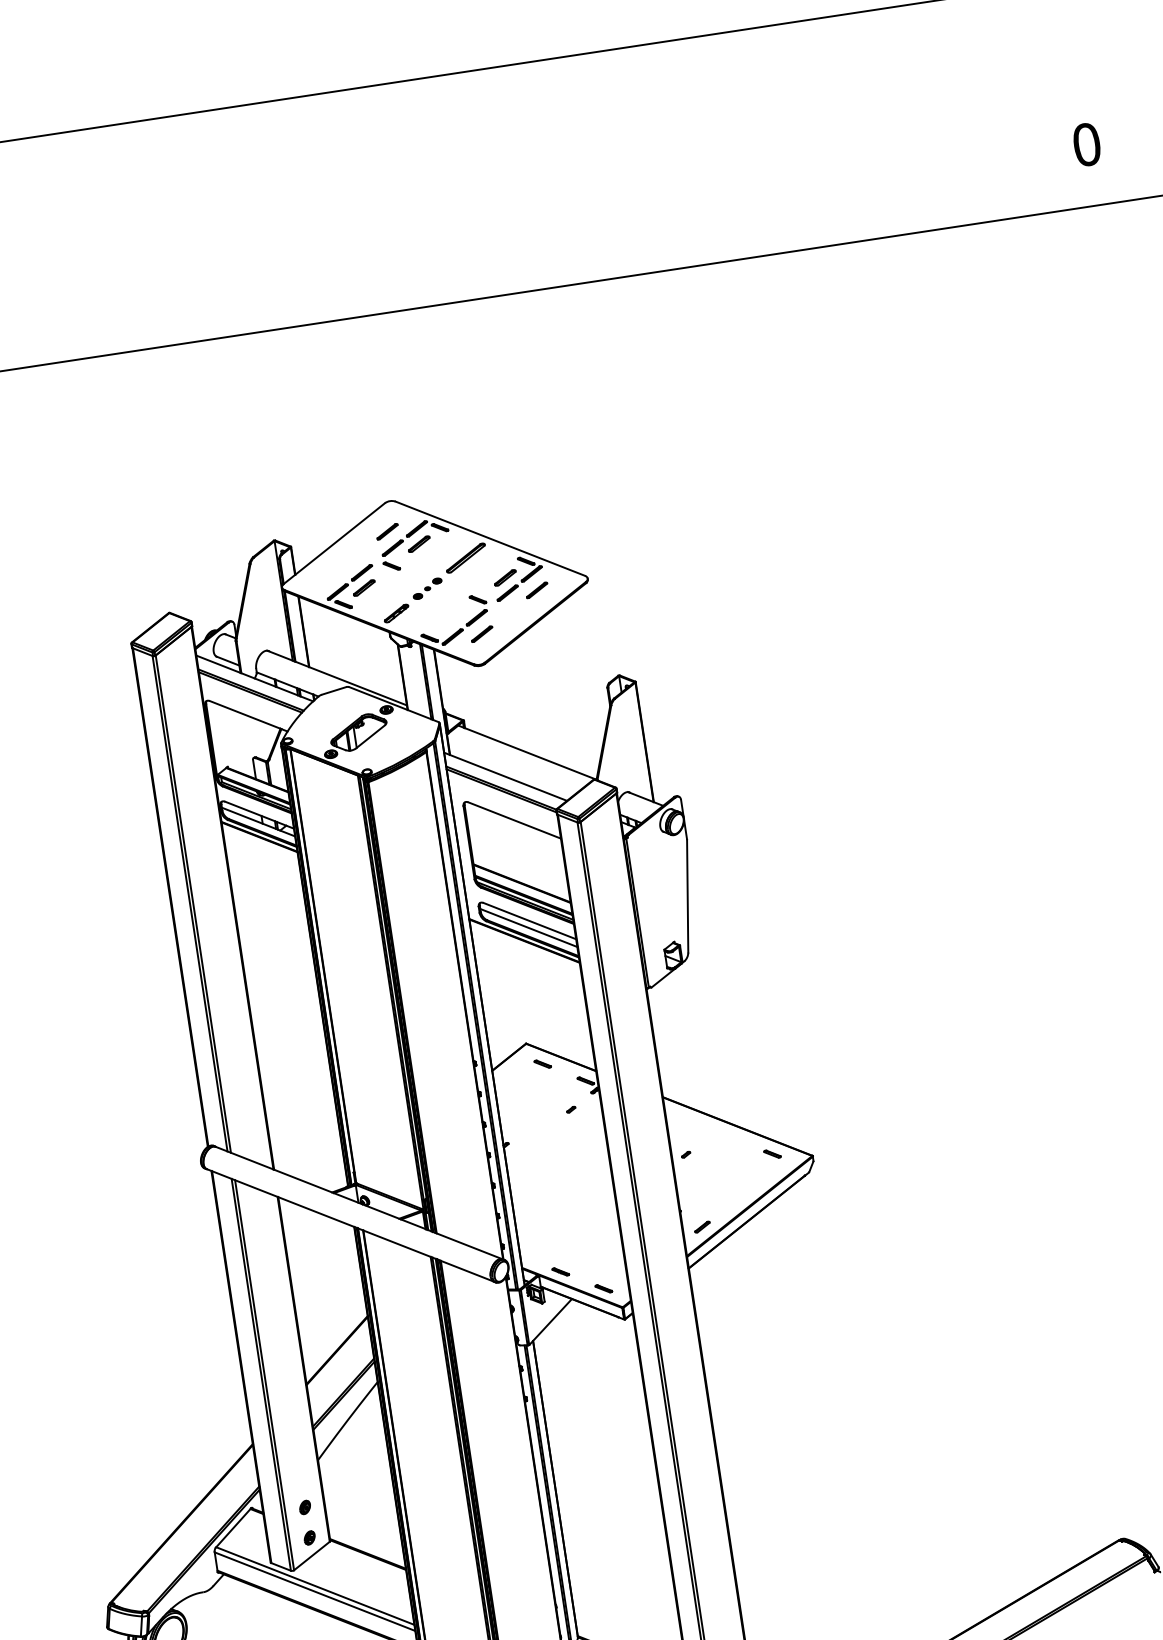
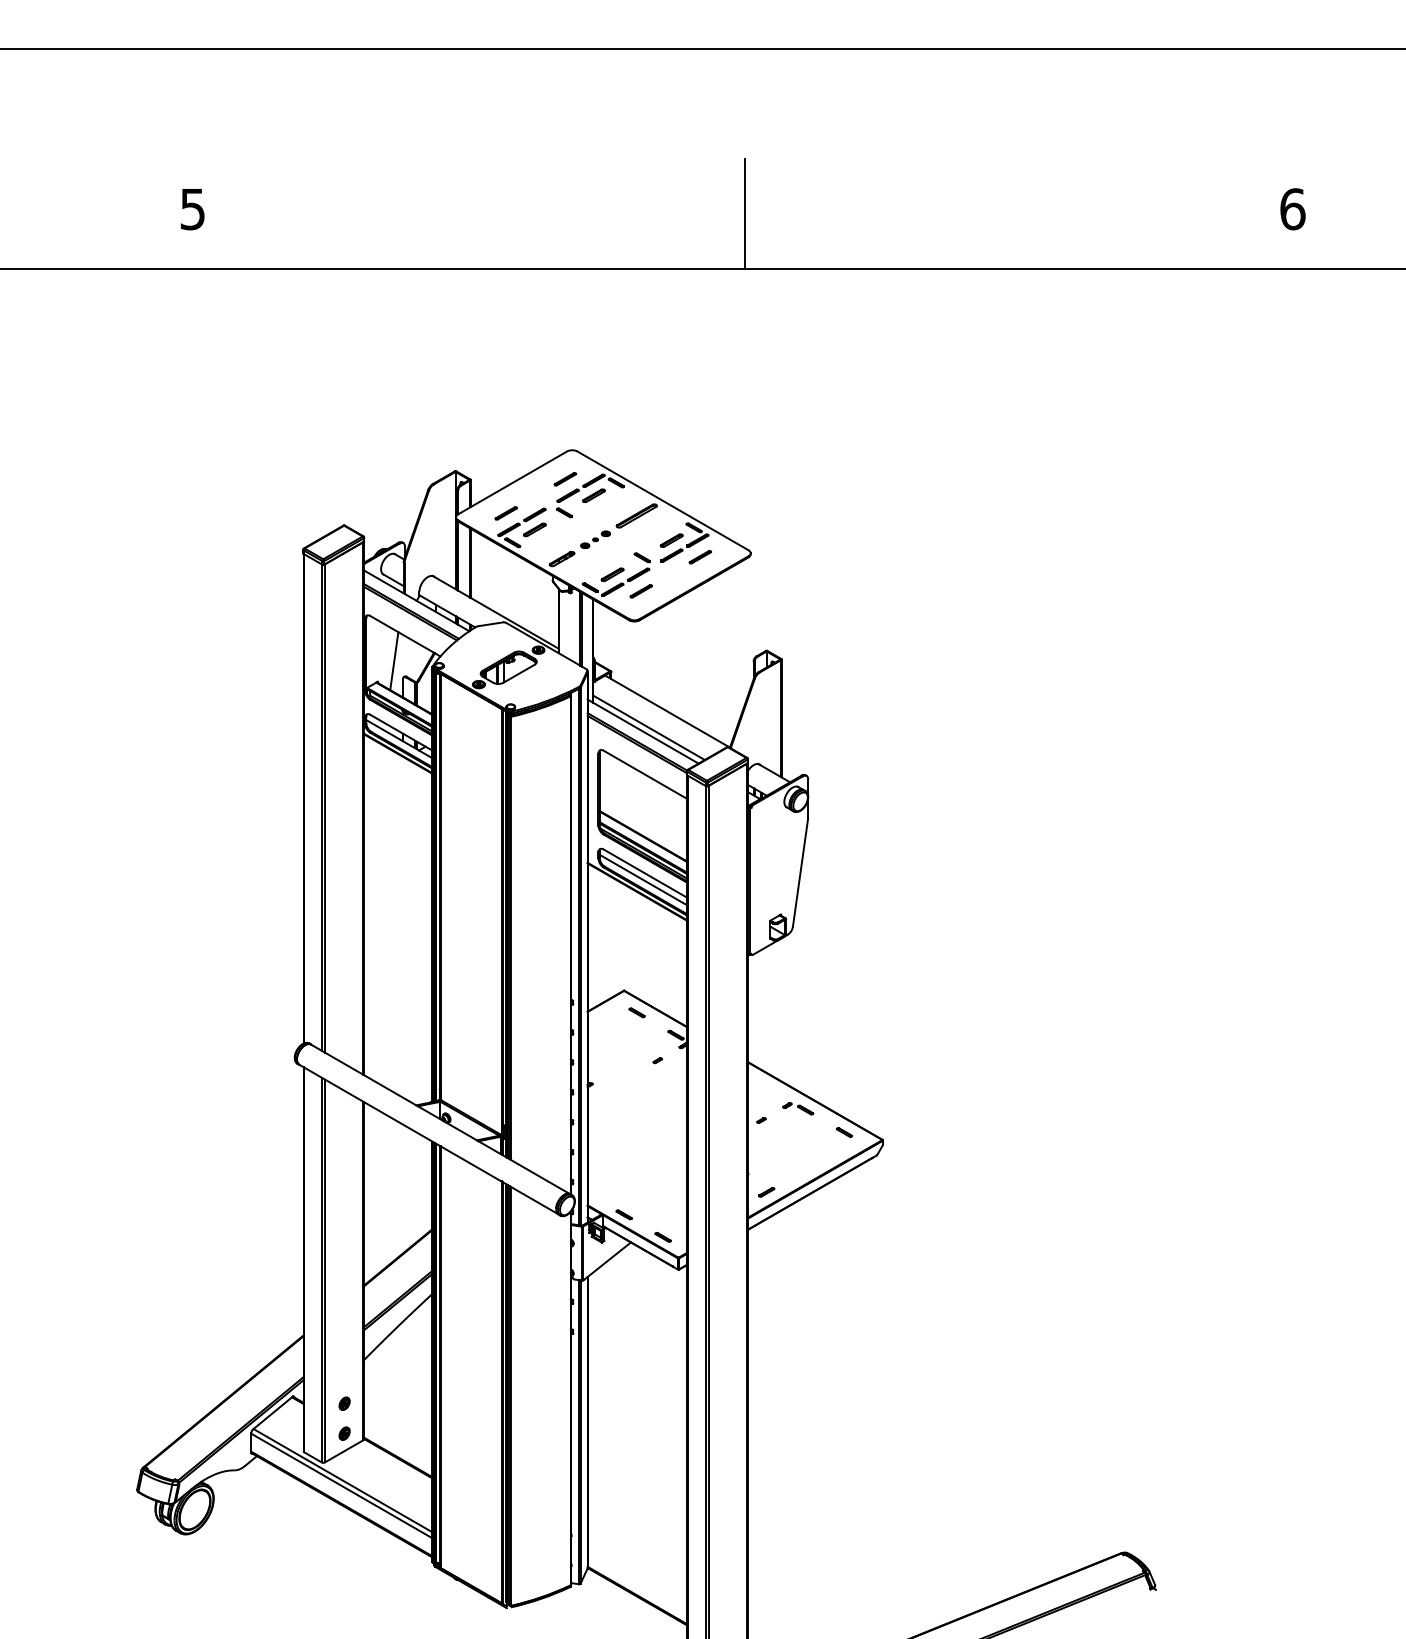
text: (1086, 144) -> (1292, 209), 0 -> 6
line: (530, 234) -> (745, 214), added
part: (331, 575) -> (505, 513), added
part: (450, 621) -> (612, 574), added
line: (241, 743) -> (394, 661), added
line: (510, 771) -> (648, 727), added
part: (721, 1136) -> (798, 1108), added

